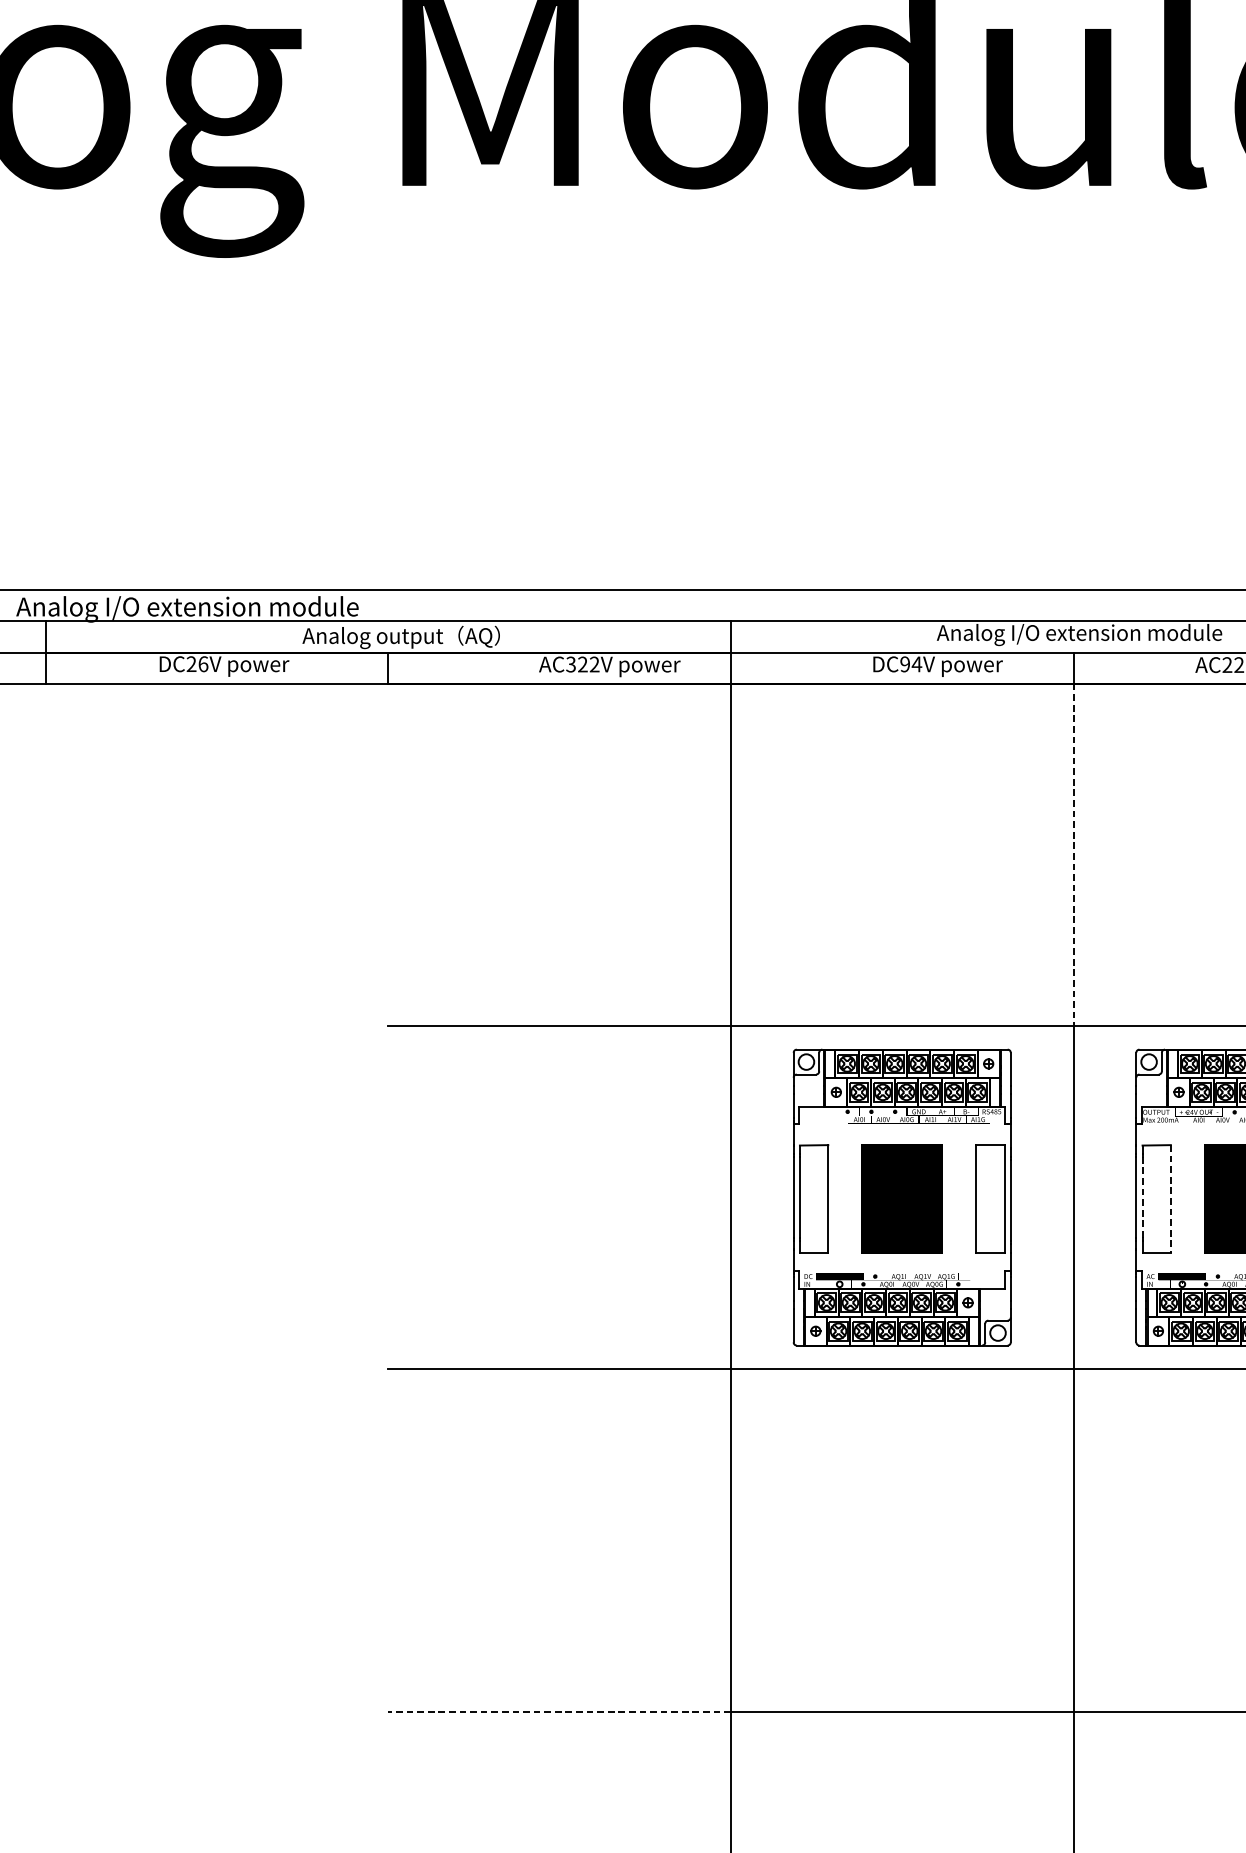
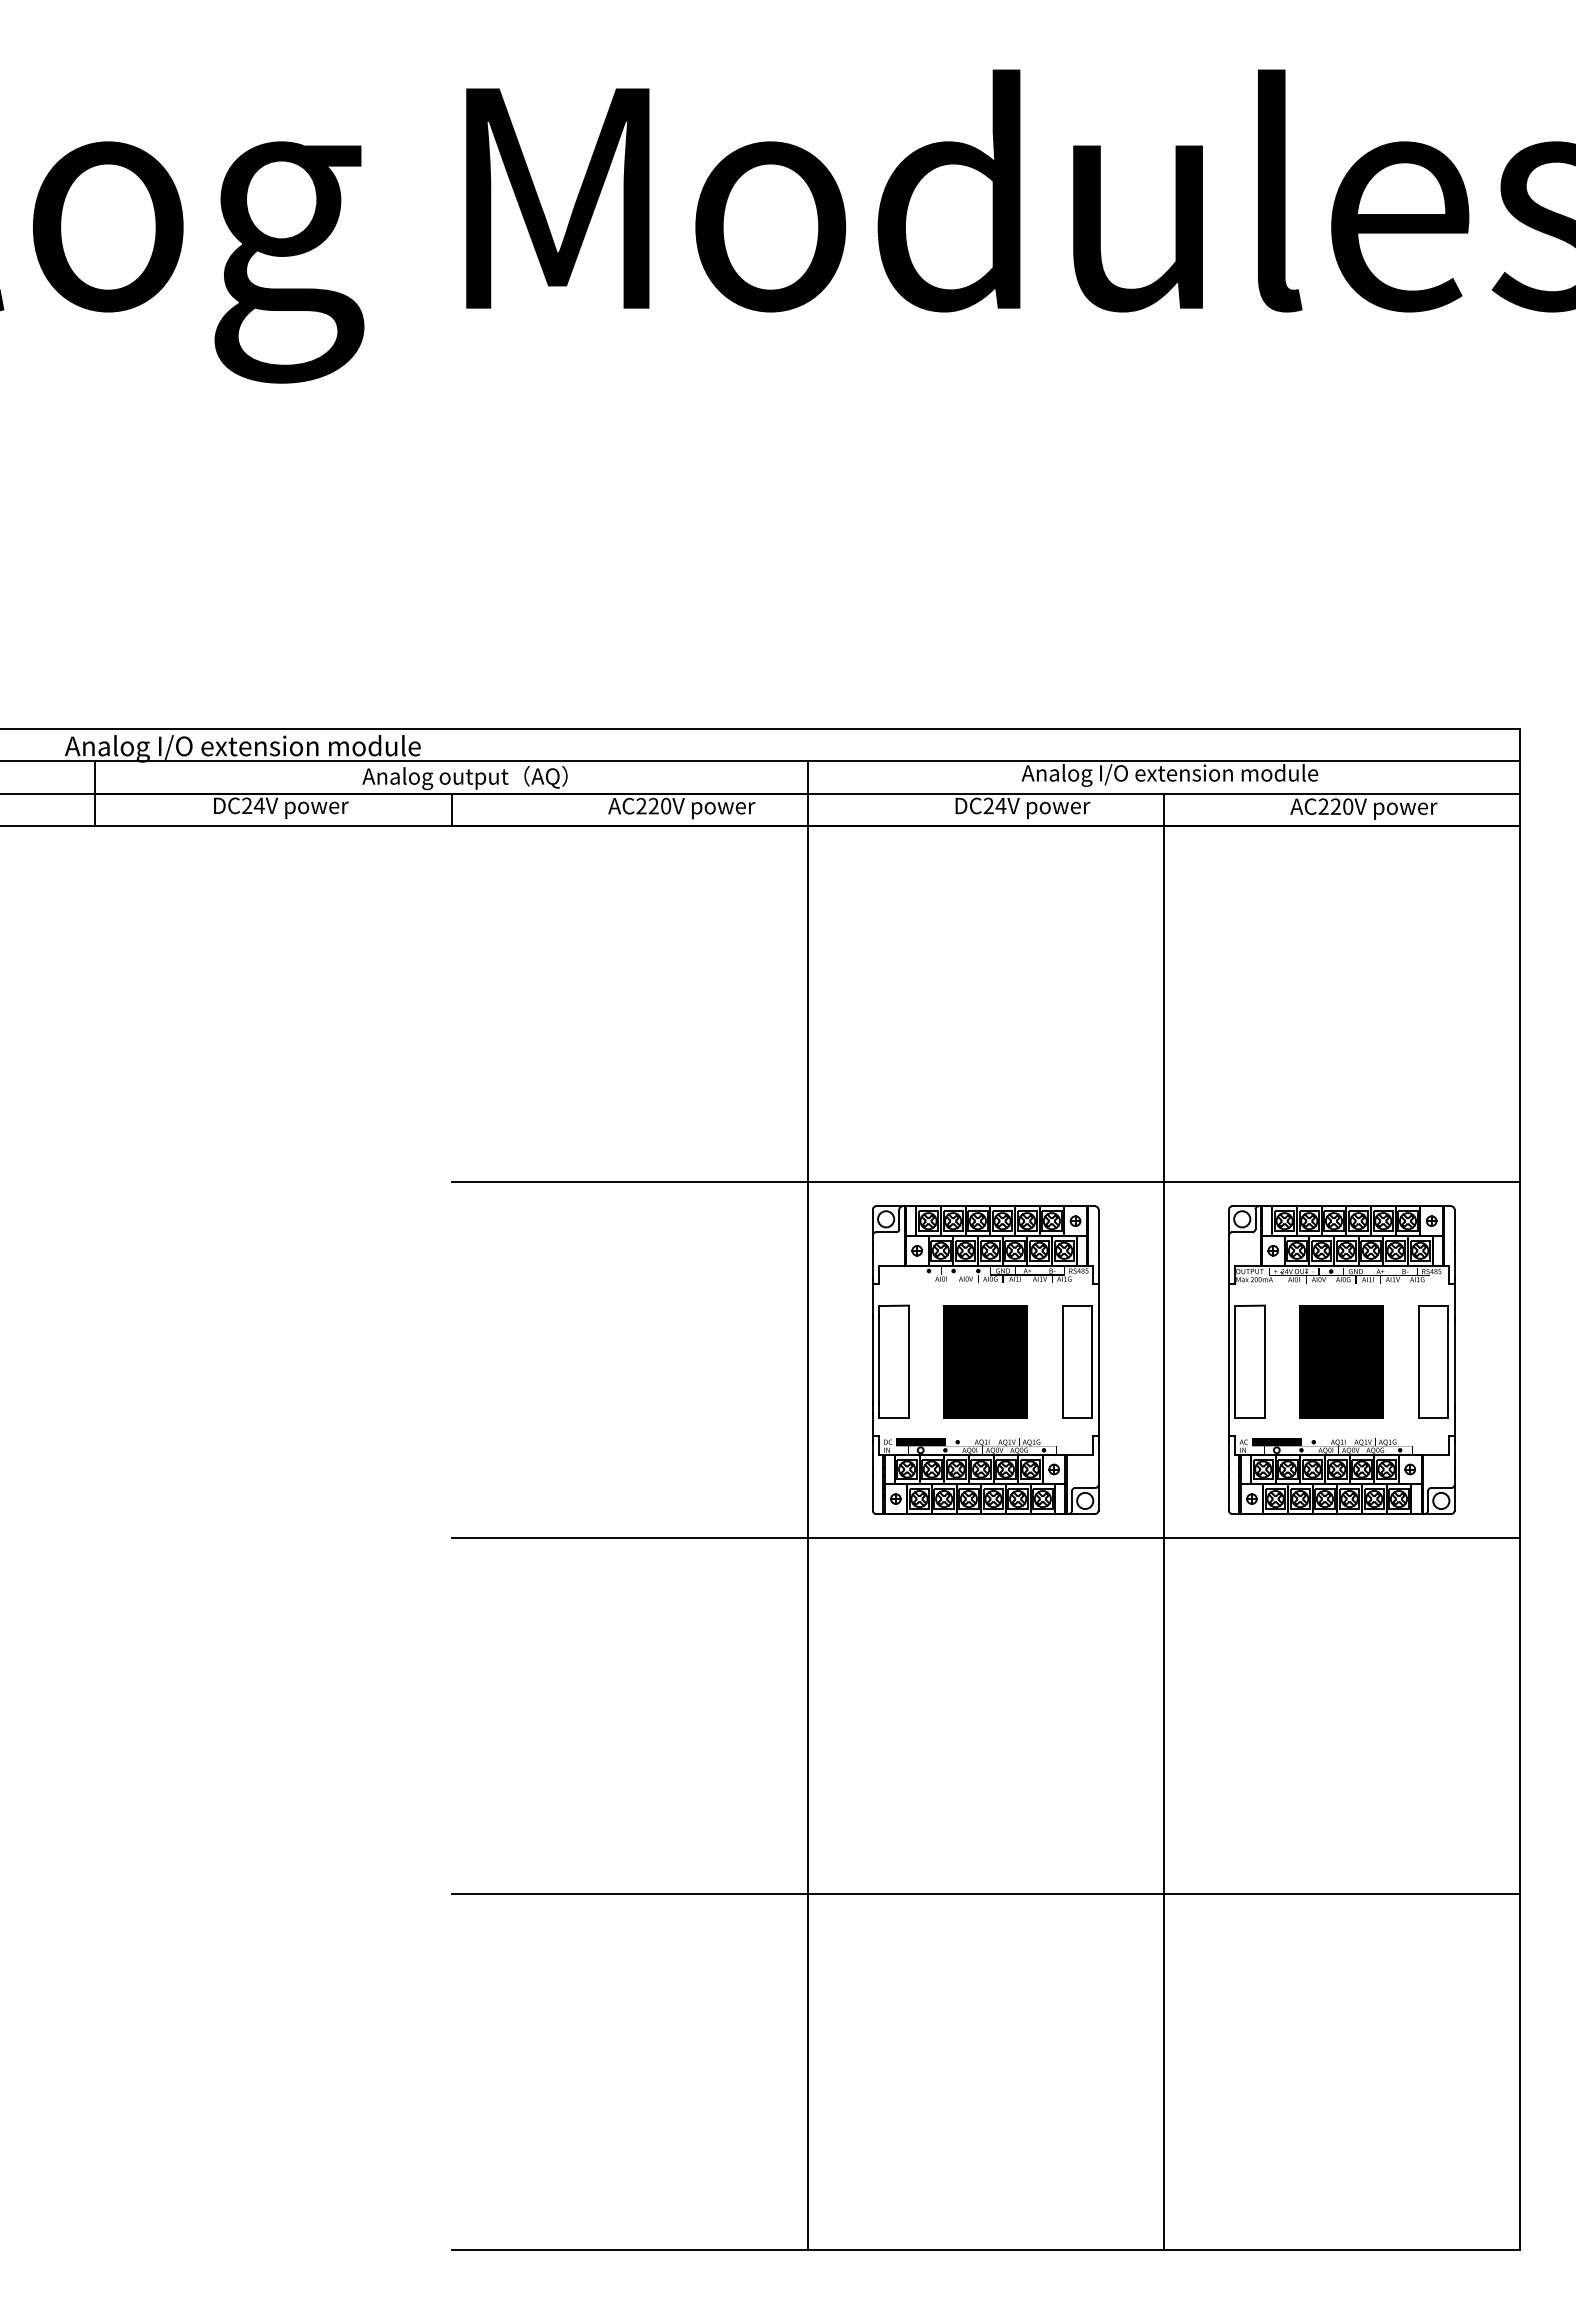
text: (202, 663) -> (258, 805), DC26V -> DC24V
text: (582, 664) -> (653, 806), AC322V -> AC220V
text: (904, 664) -> (988, 806), DC94V -> DC24V
line: (1073, 855) -> (1163, 1004), dashed -> solid
line: (1142, 1197) -> (1235, 1360), dashed -> solid
line: (1170, 1199) -> (1264, 1362), dashed -> solid
line: (559, 1711) -> (629, 1894), dashed -> solid

